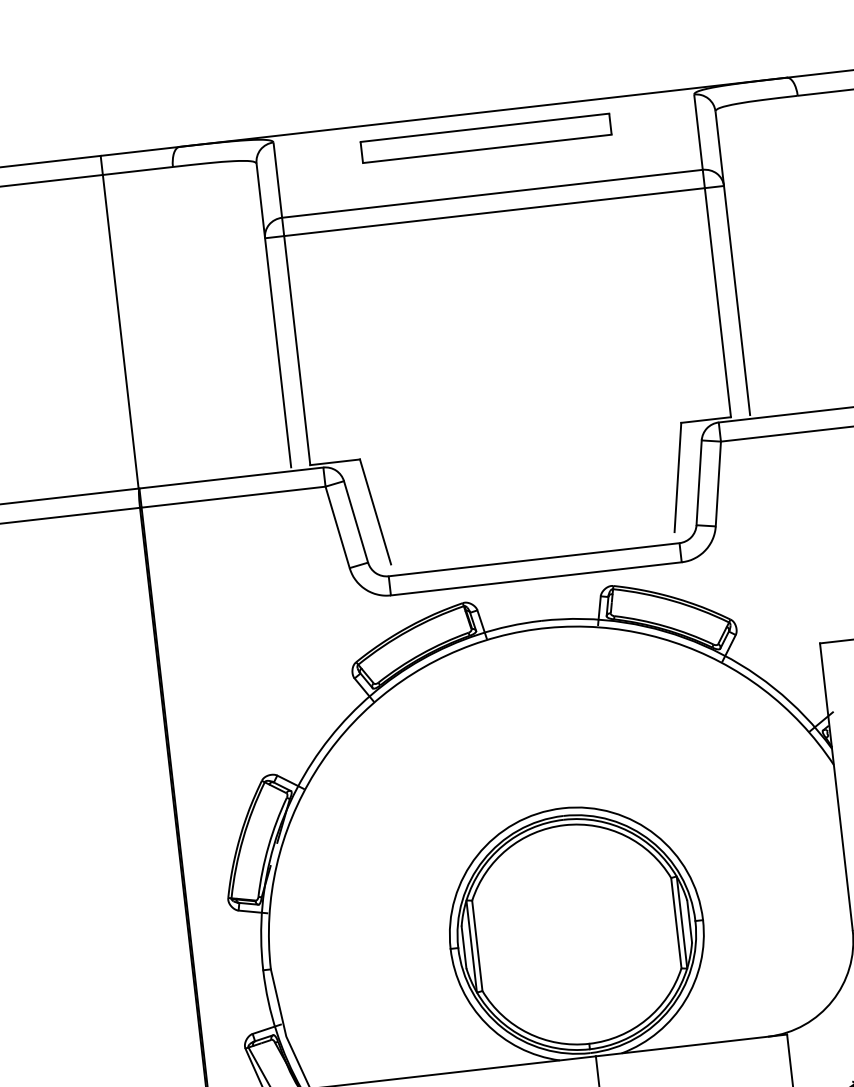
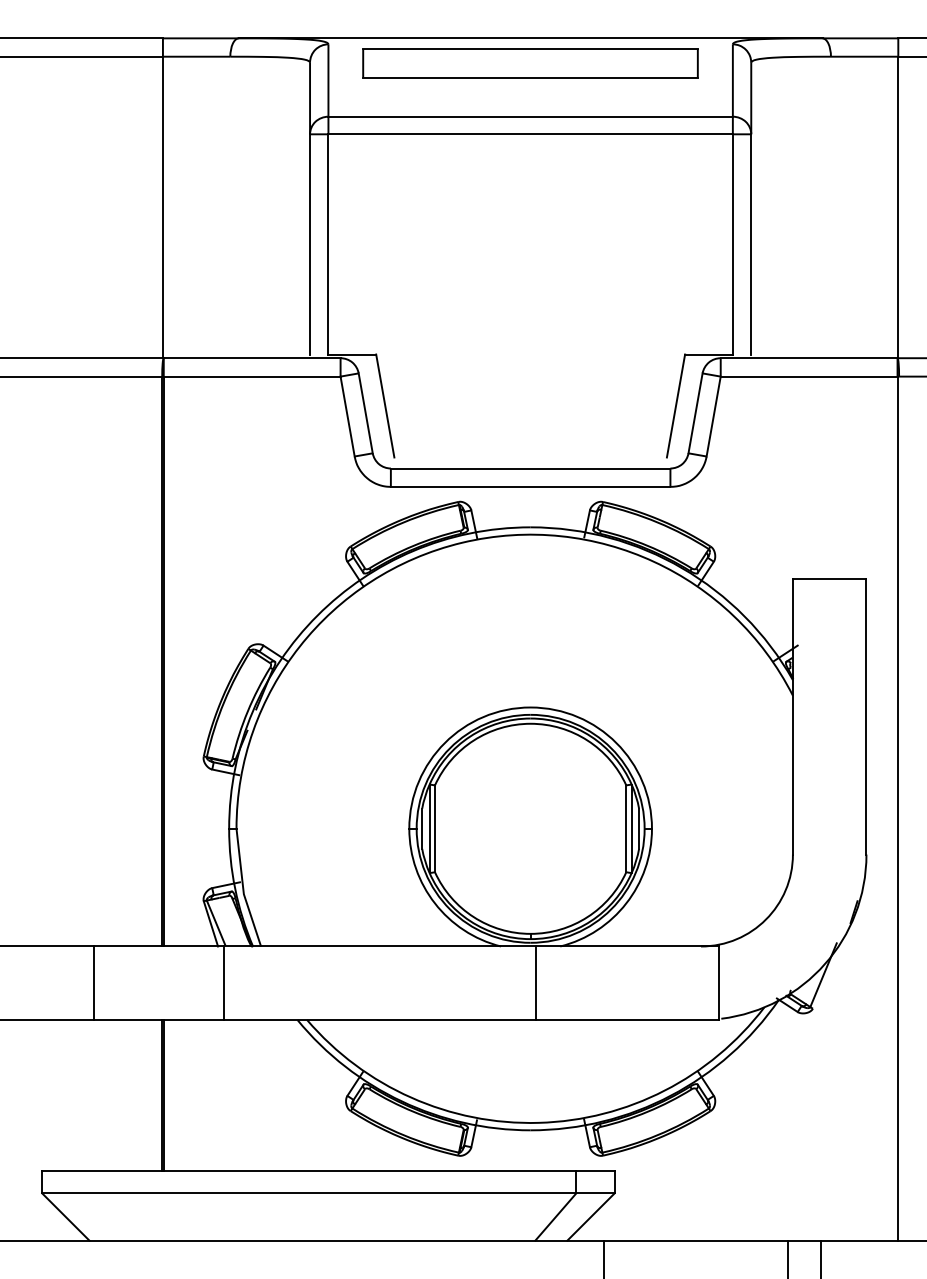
part: (485, 138) -> (530, 63), size x1.4

